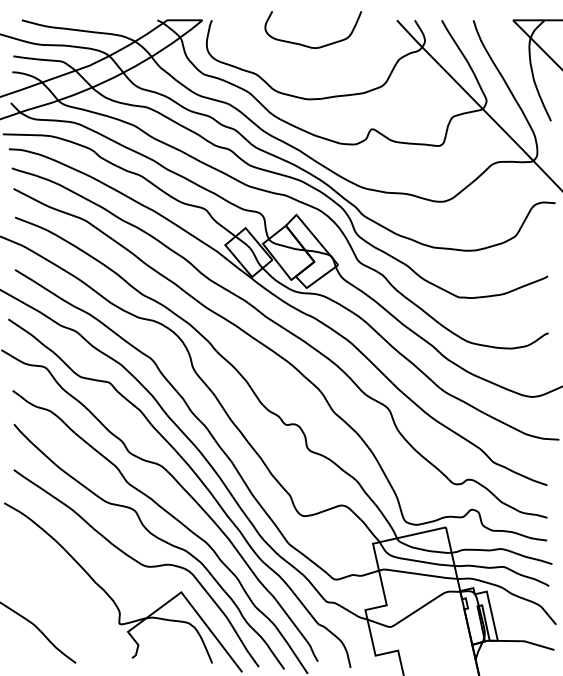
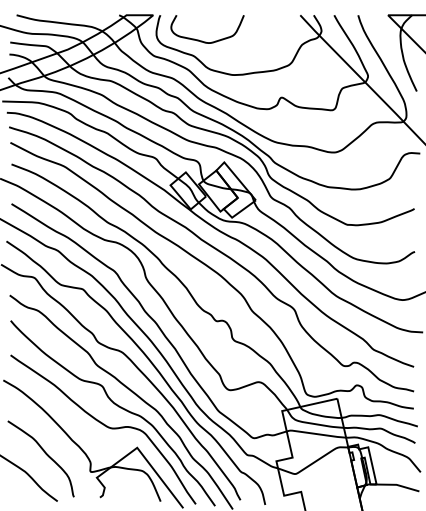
curve: (307, 45) -> (203, 41), moved
curve: (60, 600) -> (45, 454), added

